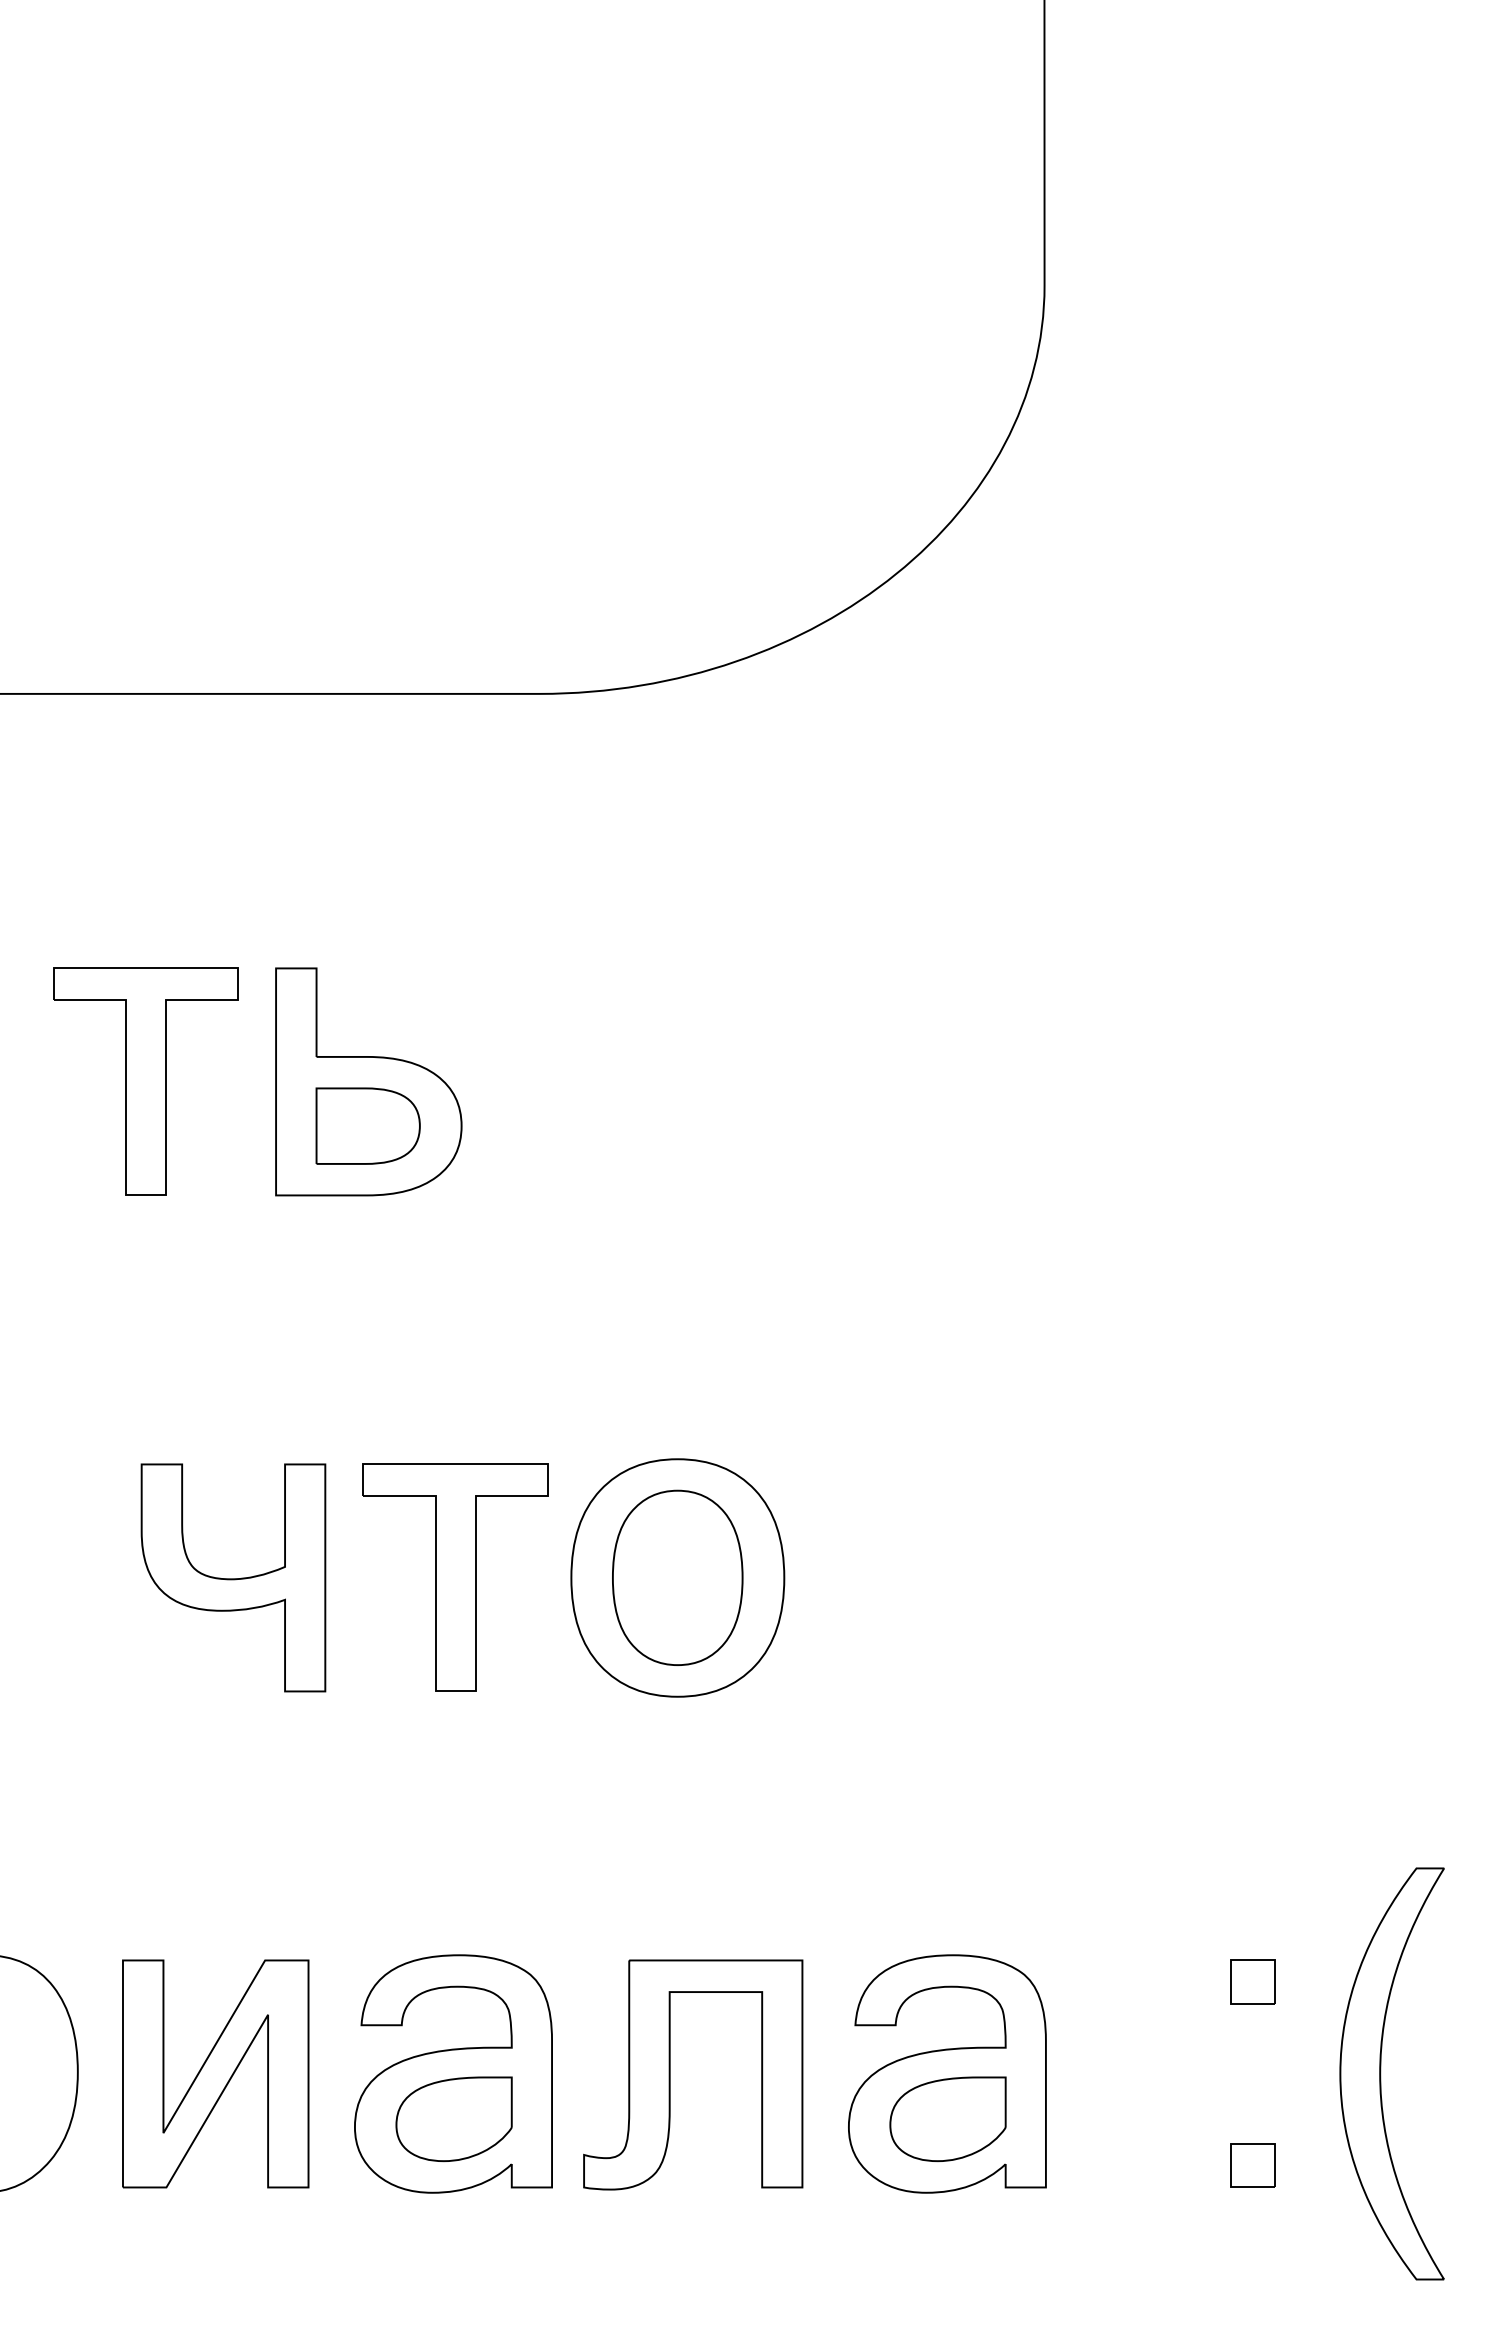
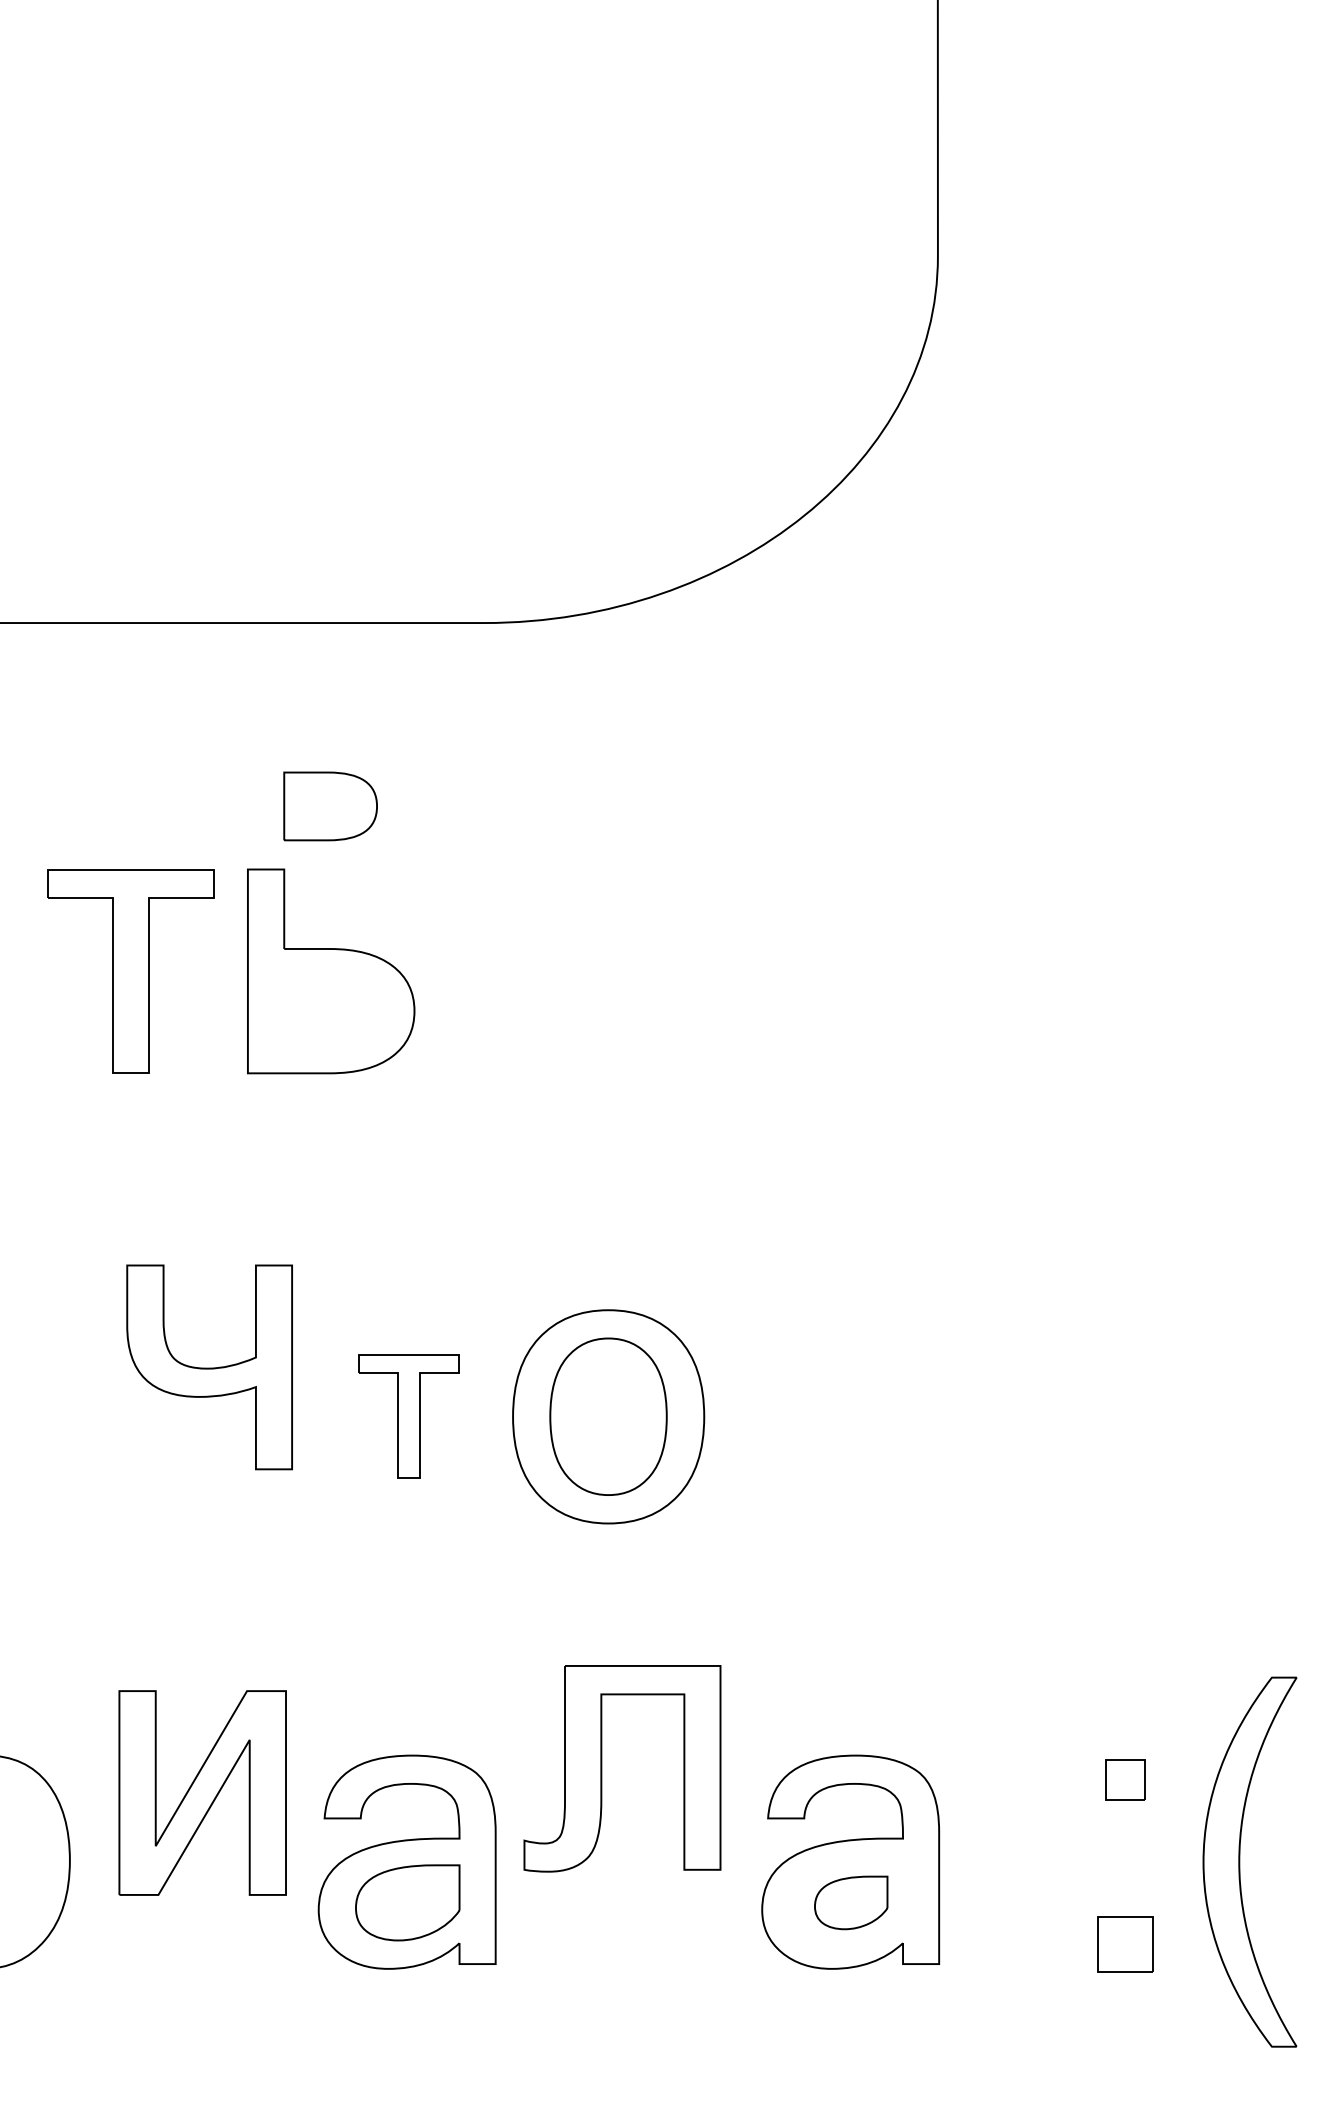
part: (367, 1125) -> (329, 805), moved
part: (233, 1577) -> (209, 1367), moved
part: (455, 1577) -> (409, 1416), size x0.6
part: (215, 2073) -> (202, 1792), moved
part: (670, 2074) -> (602, 1768), moved
part: (947, 2119) -> (850, 1903), size x0.7
part: (1252, 2165) -> (1124, 1944), size x1.4

